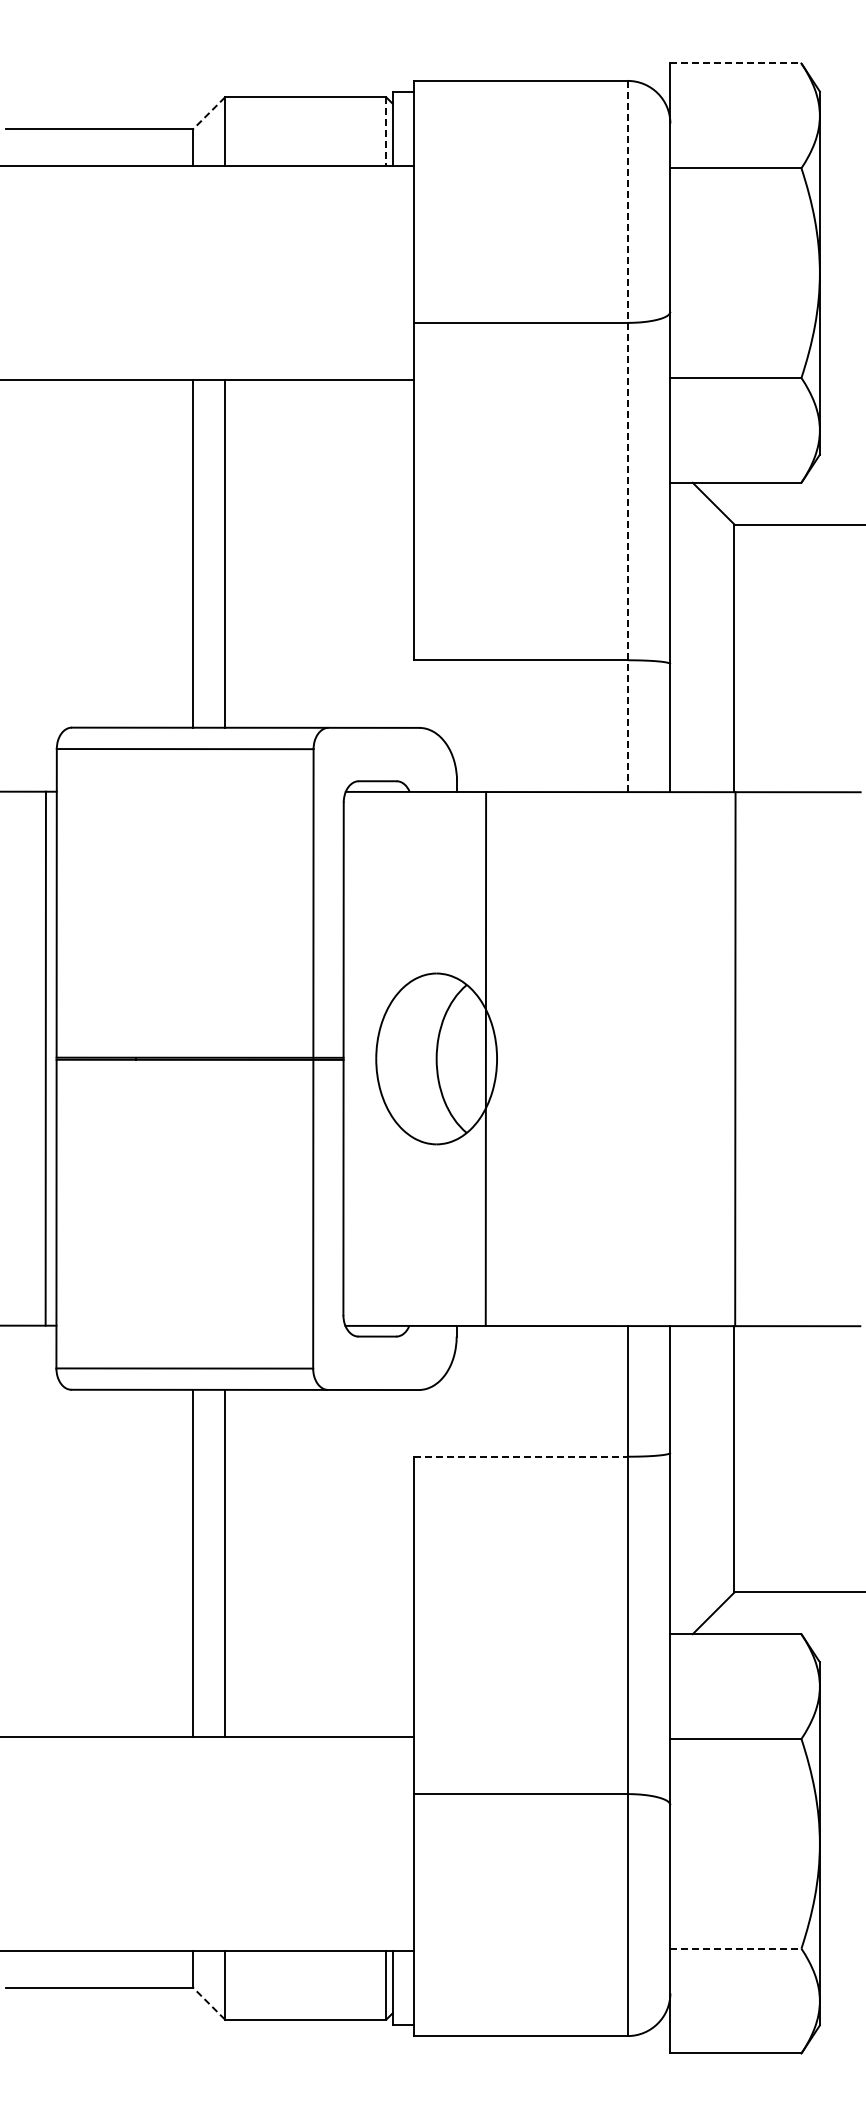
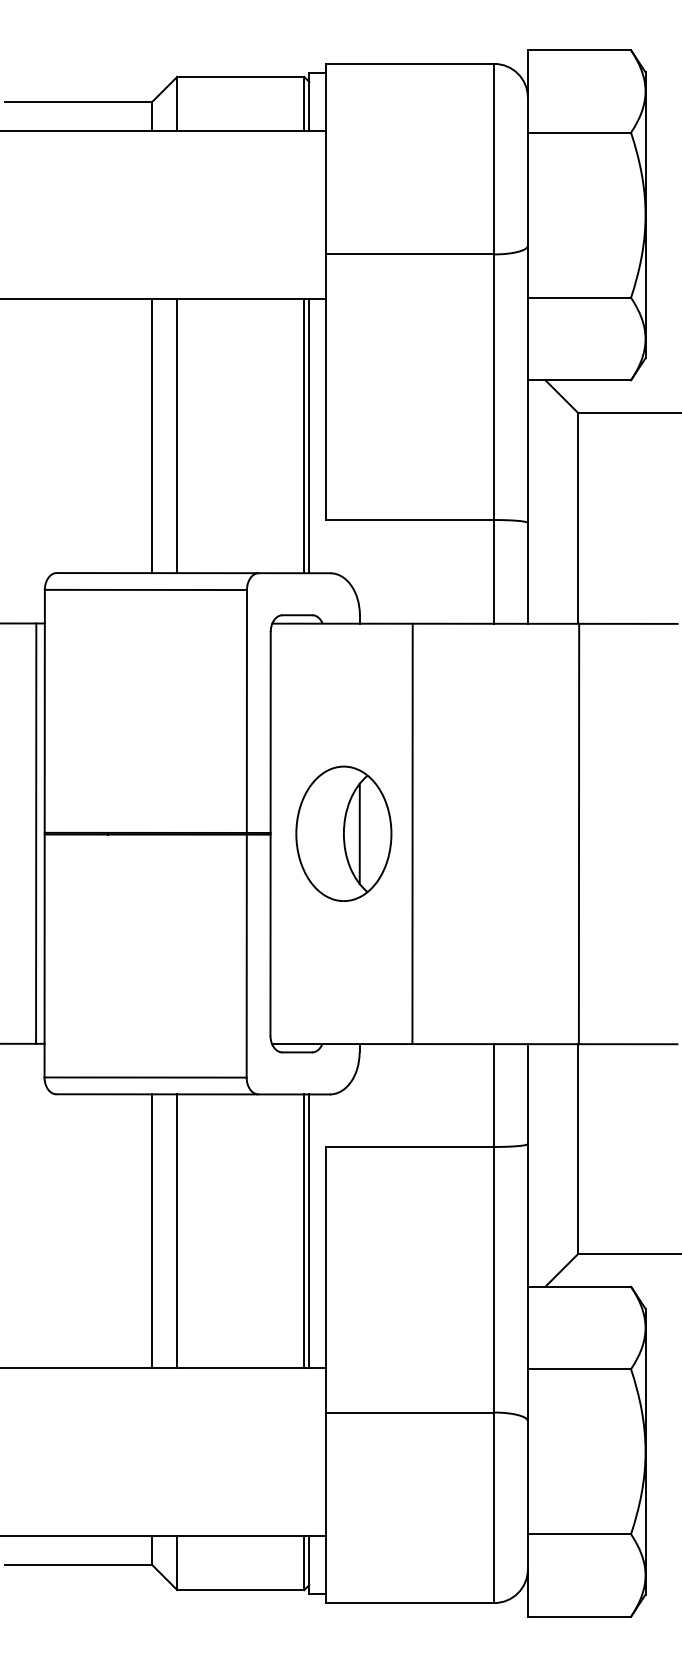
line: (735, 63) -> (579, 50), dashed -> solid
line: (209, 113) -> (165, 89), dashed -> solid
line: (386, 132) -> (304, 104), dashed -> solid
line: (627, 436) -> (494, 343), dashed -> solid
line: (386, 553) -> (304, 435), added
line: (392, 553) -> (309, 435), added
line: (456, 1058) -> (359, 833), added
line: (485, 1059) -> (412, 834), moved
line: (520, 1456) -> (409, 1146), dashed -> solid
line: (386, 1563) -> (304, 1231), added
line: (392, 1563) -> (309, 1231), added
line: (735, 1948) -> (579, 1534), dashed -> solid
line: (209, 2003) -> (165, 1577), dashed -> solid

